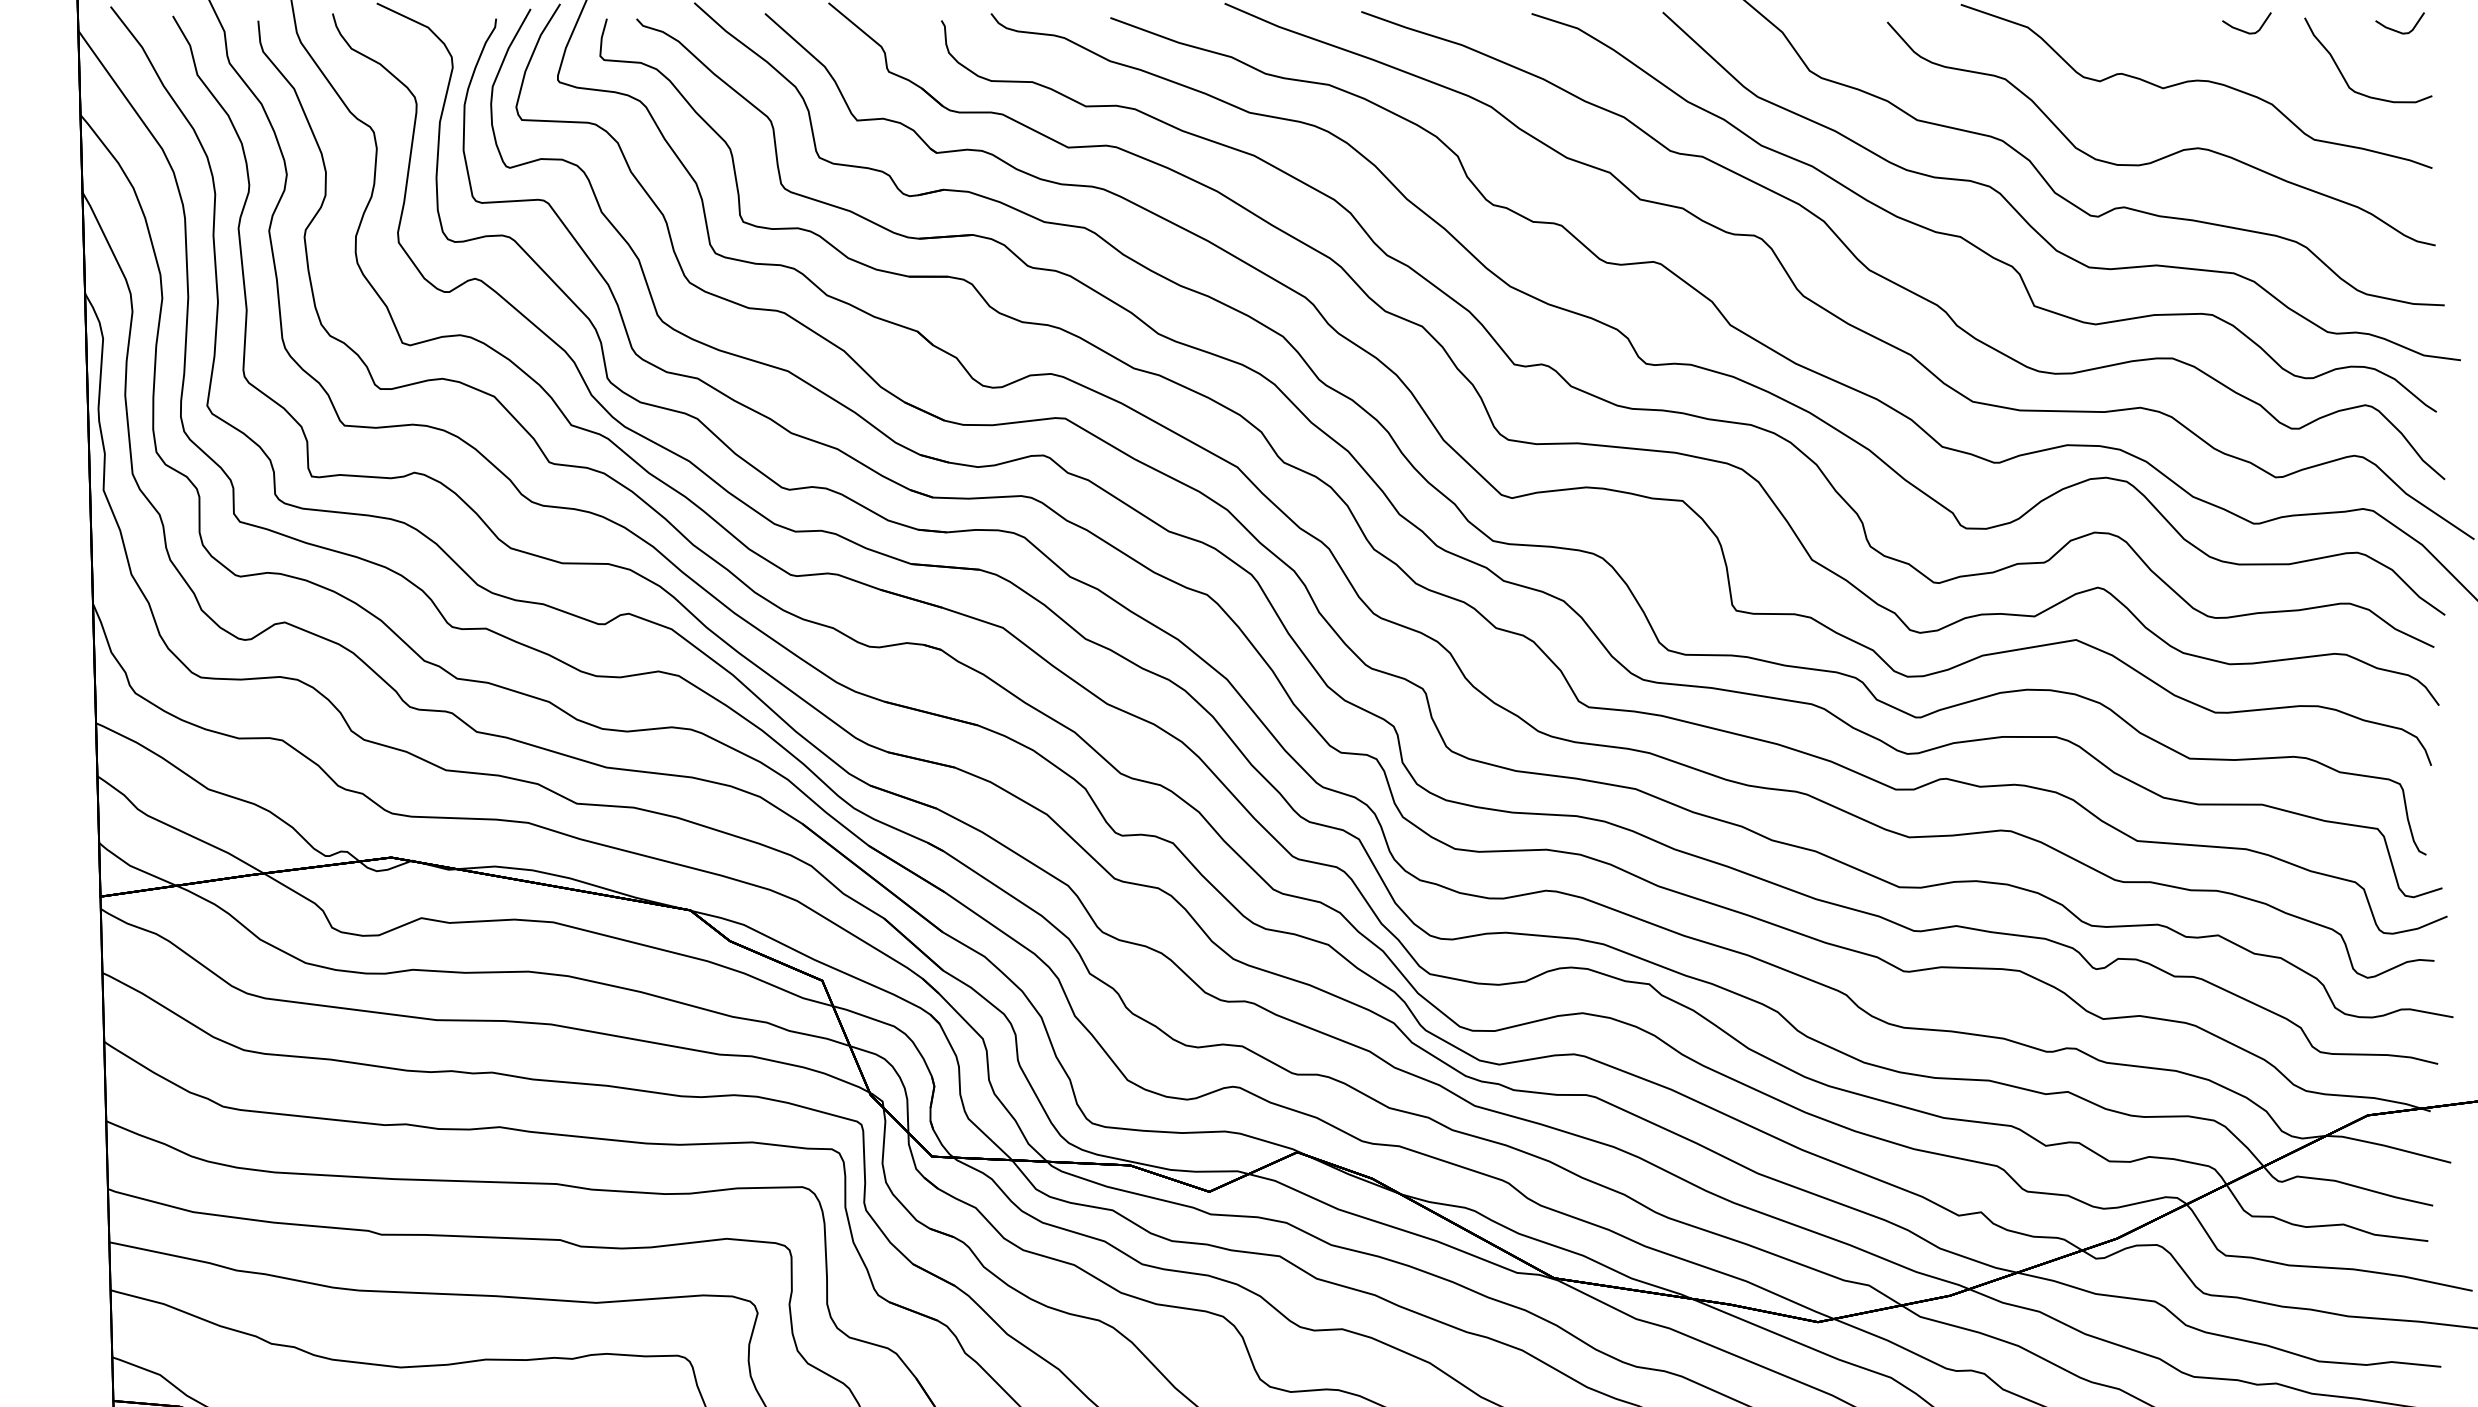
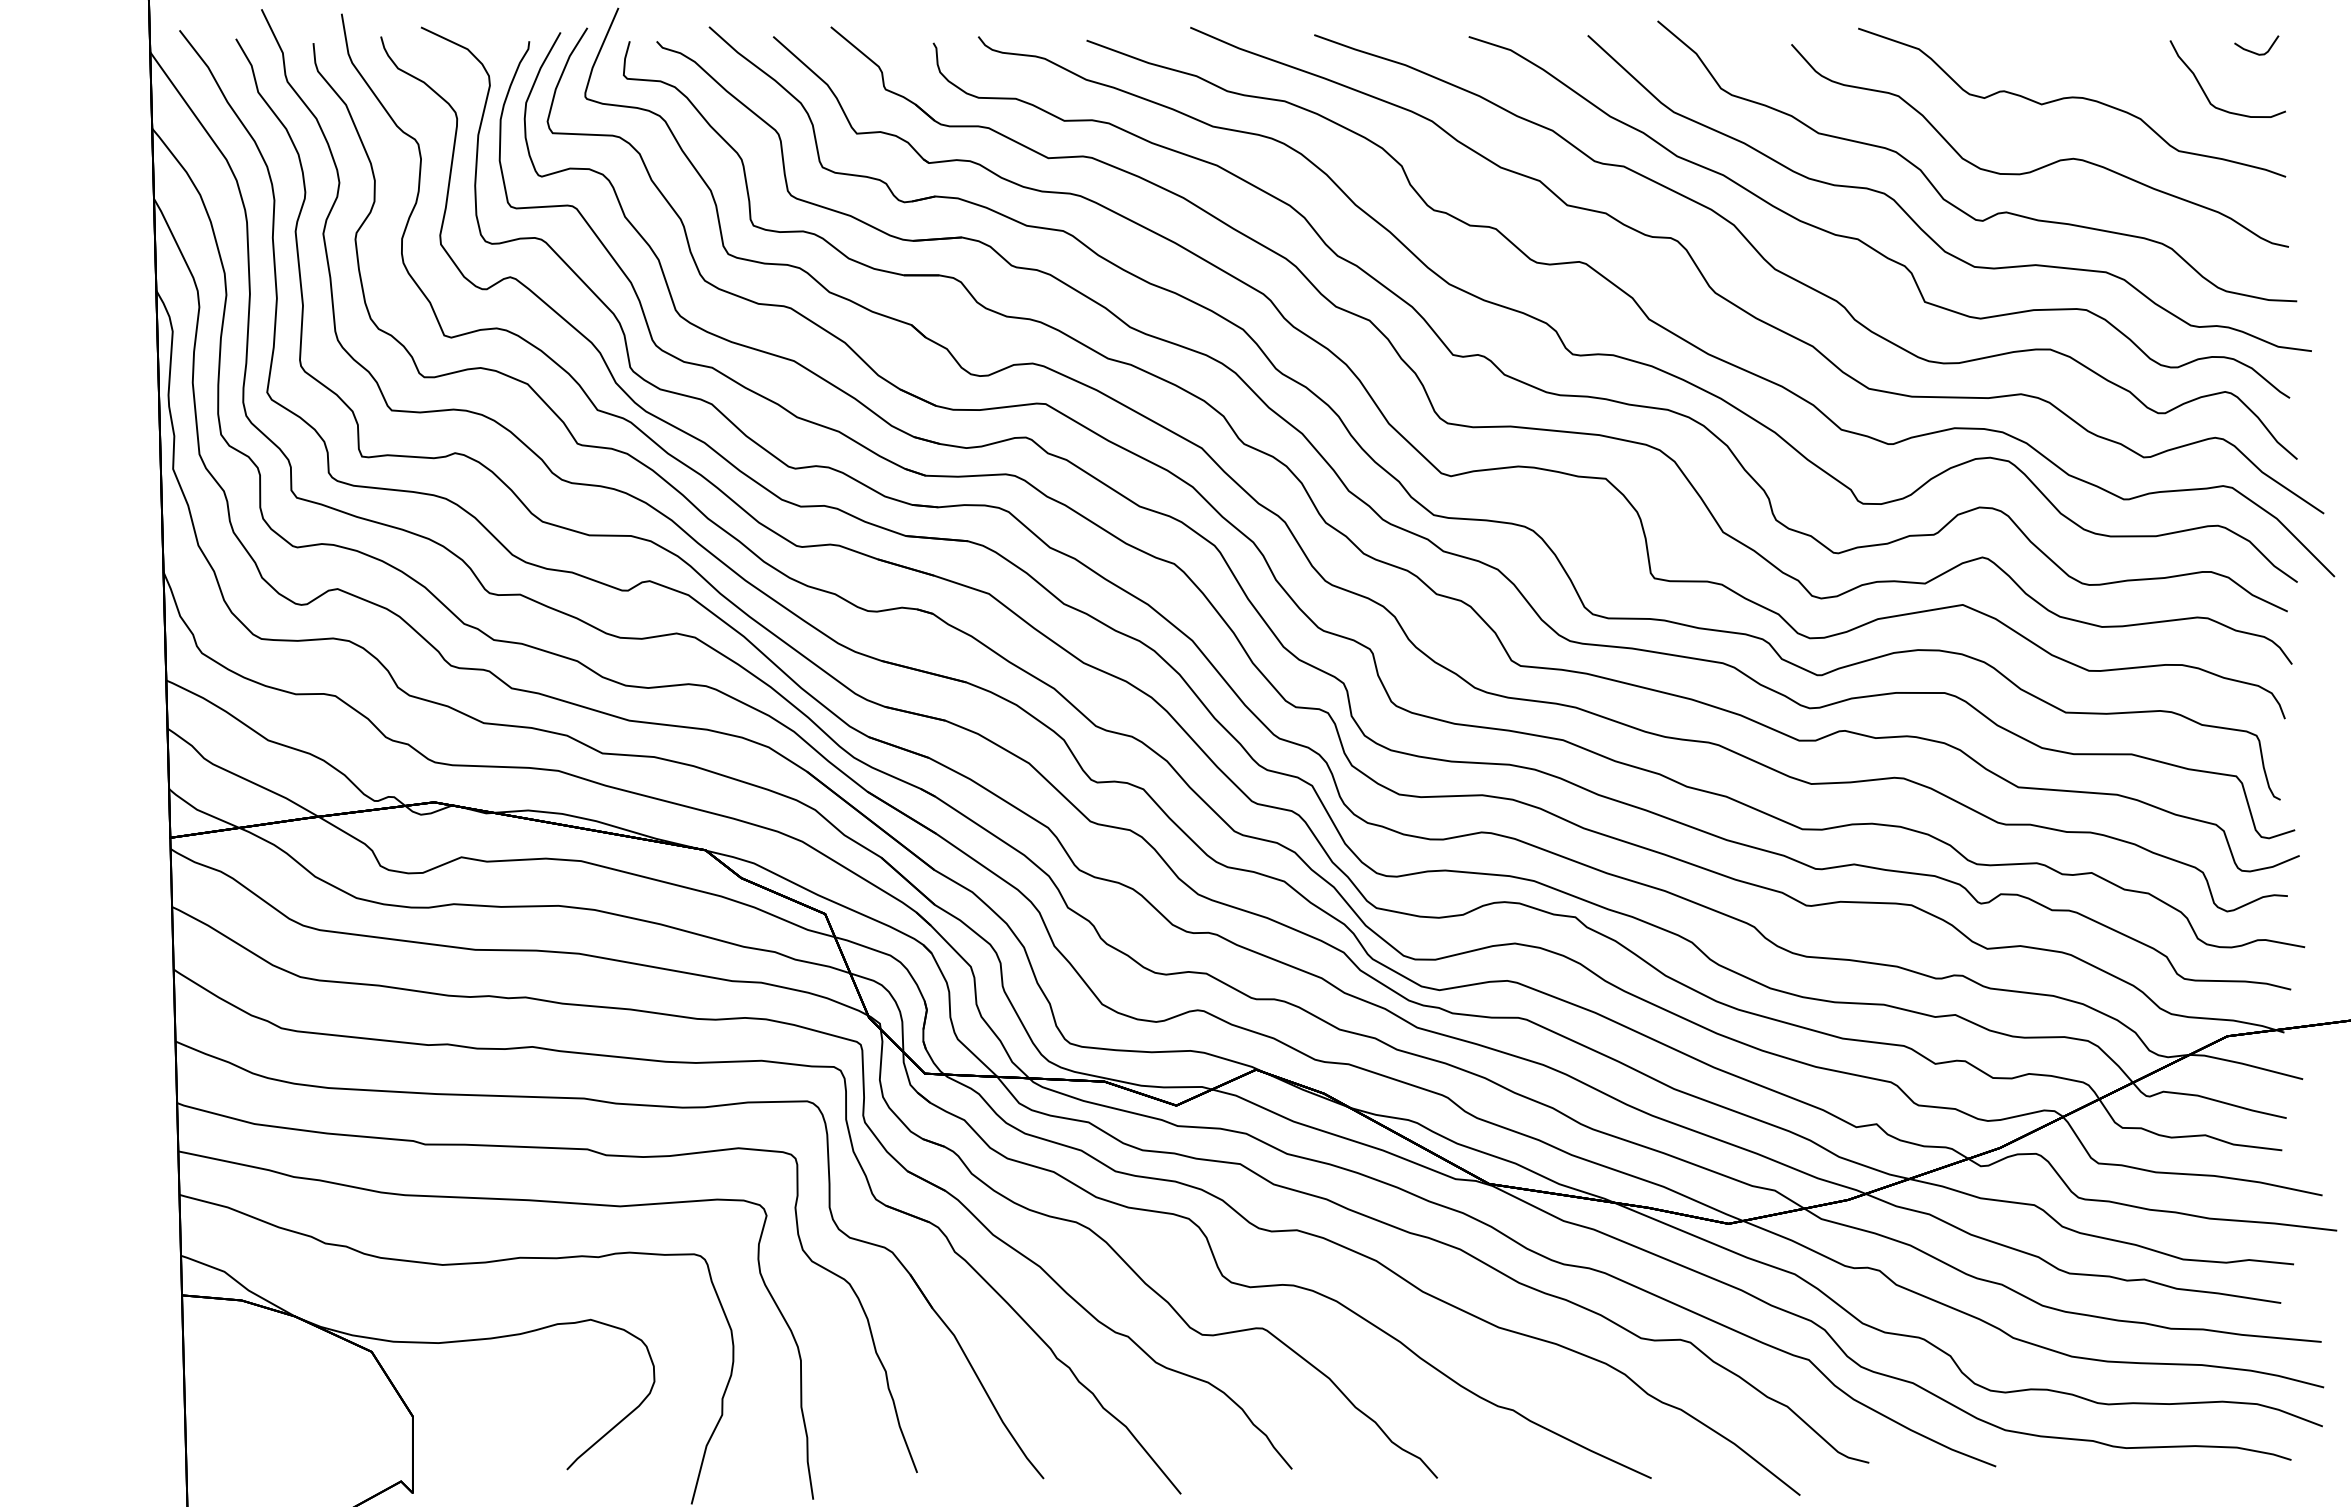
curve: (2243, 29) -> (2114, 51), removed

